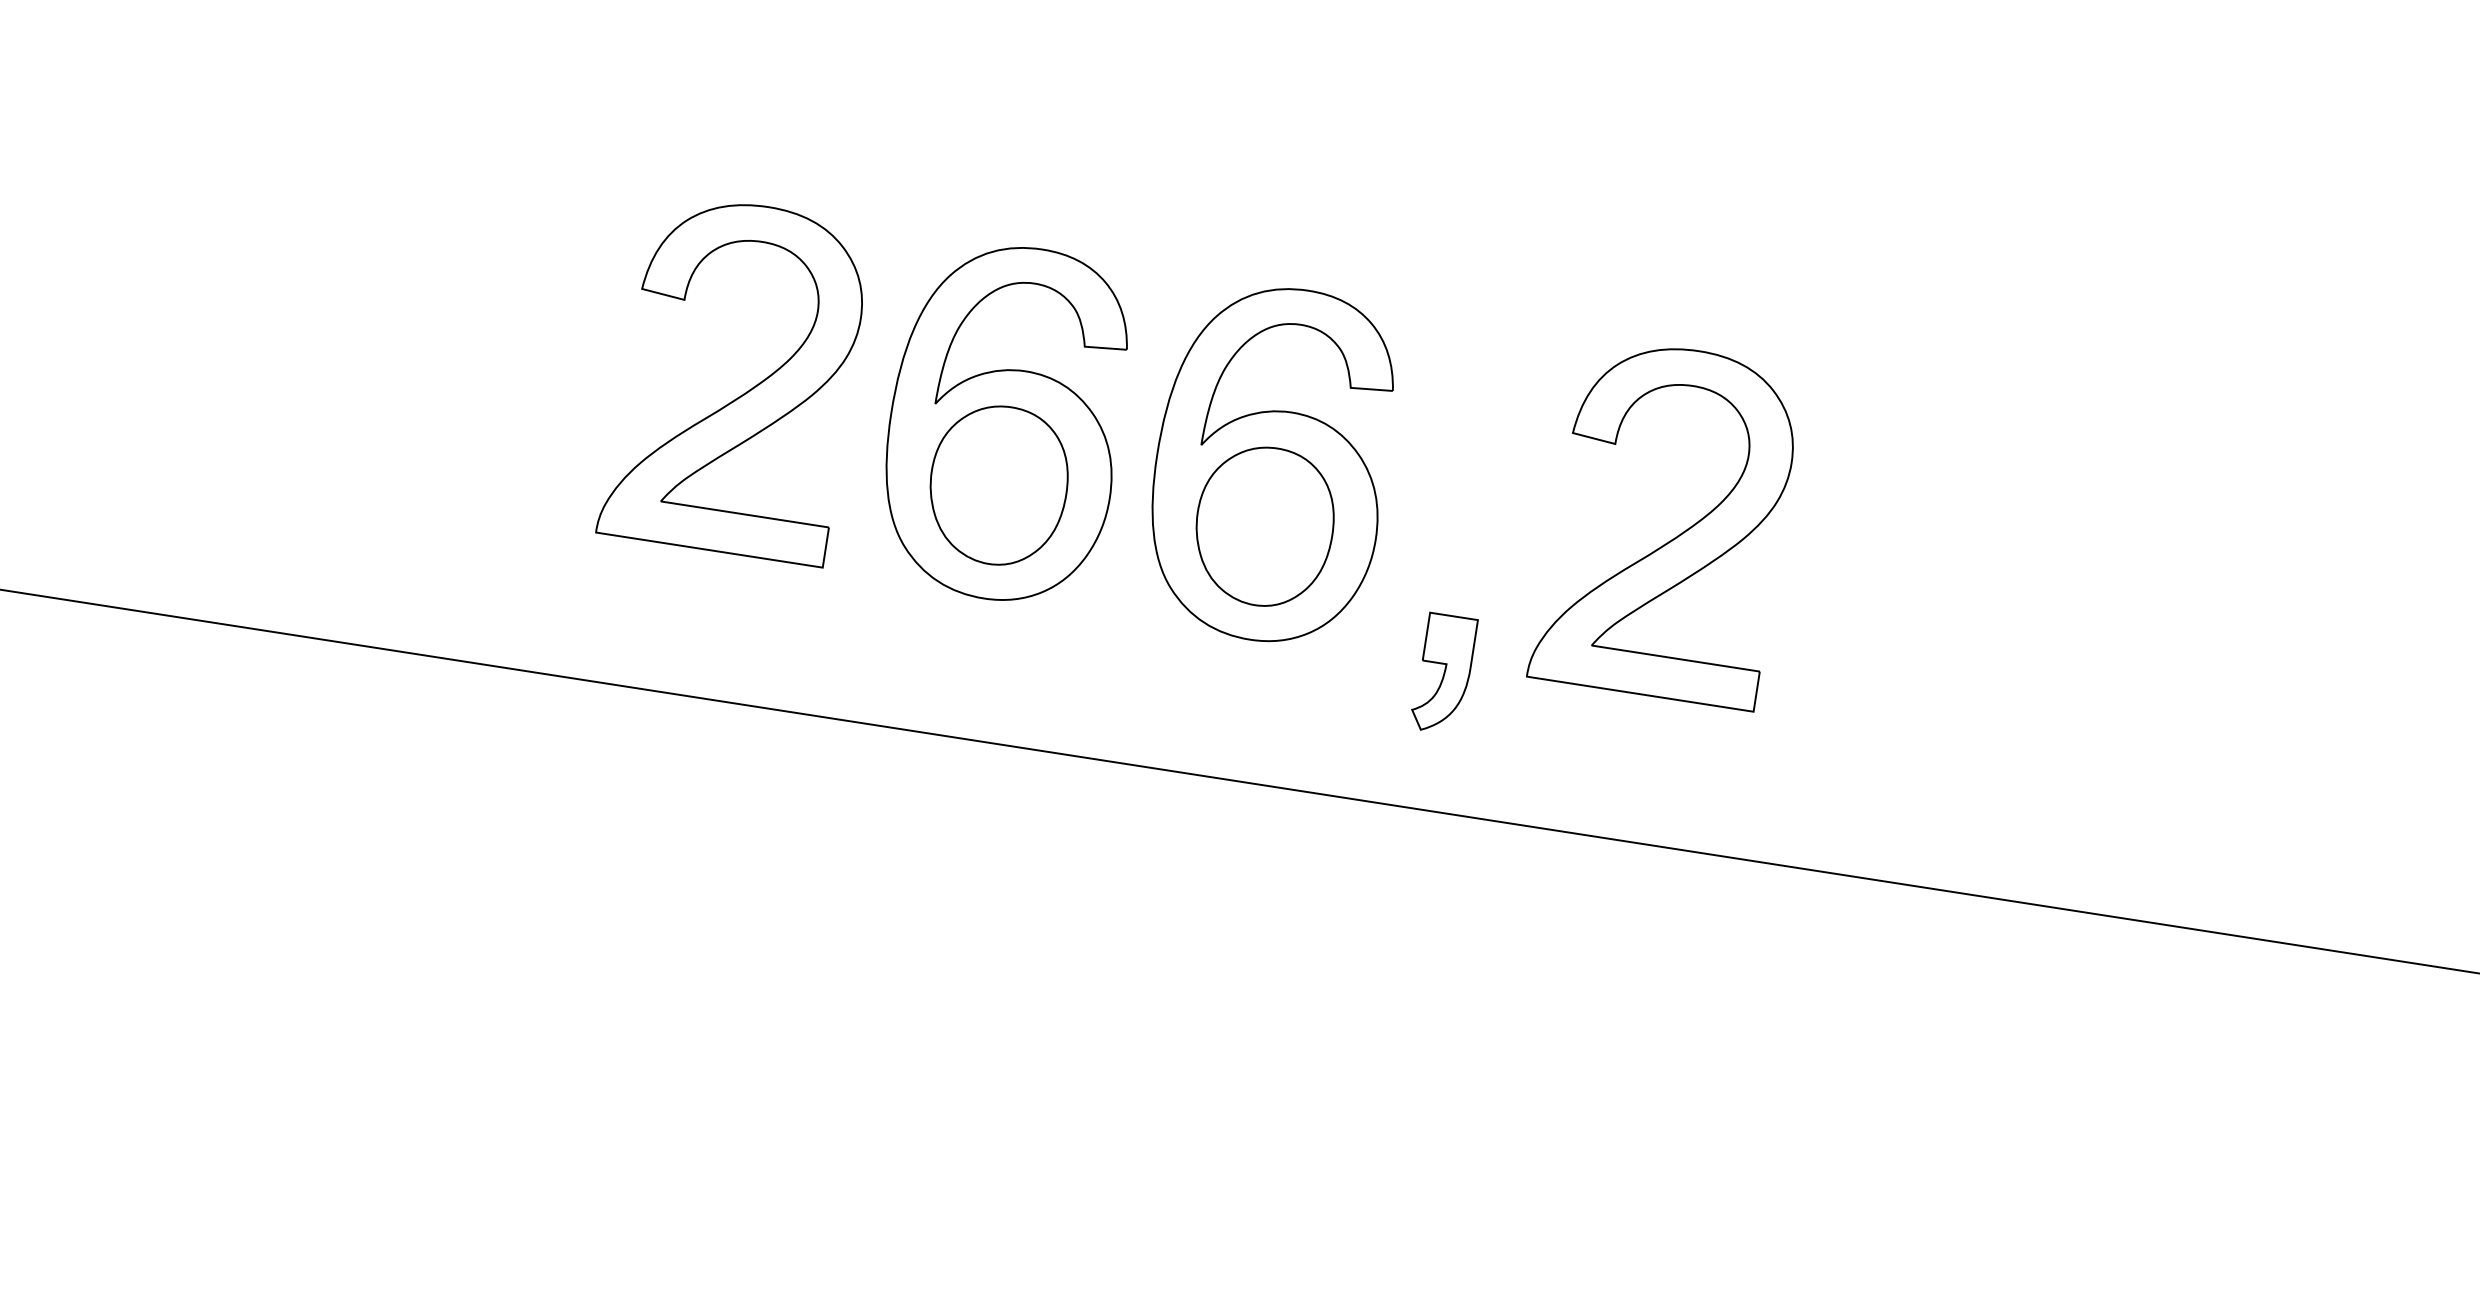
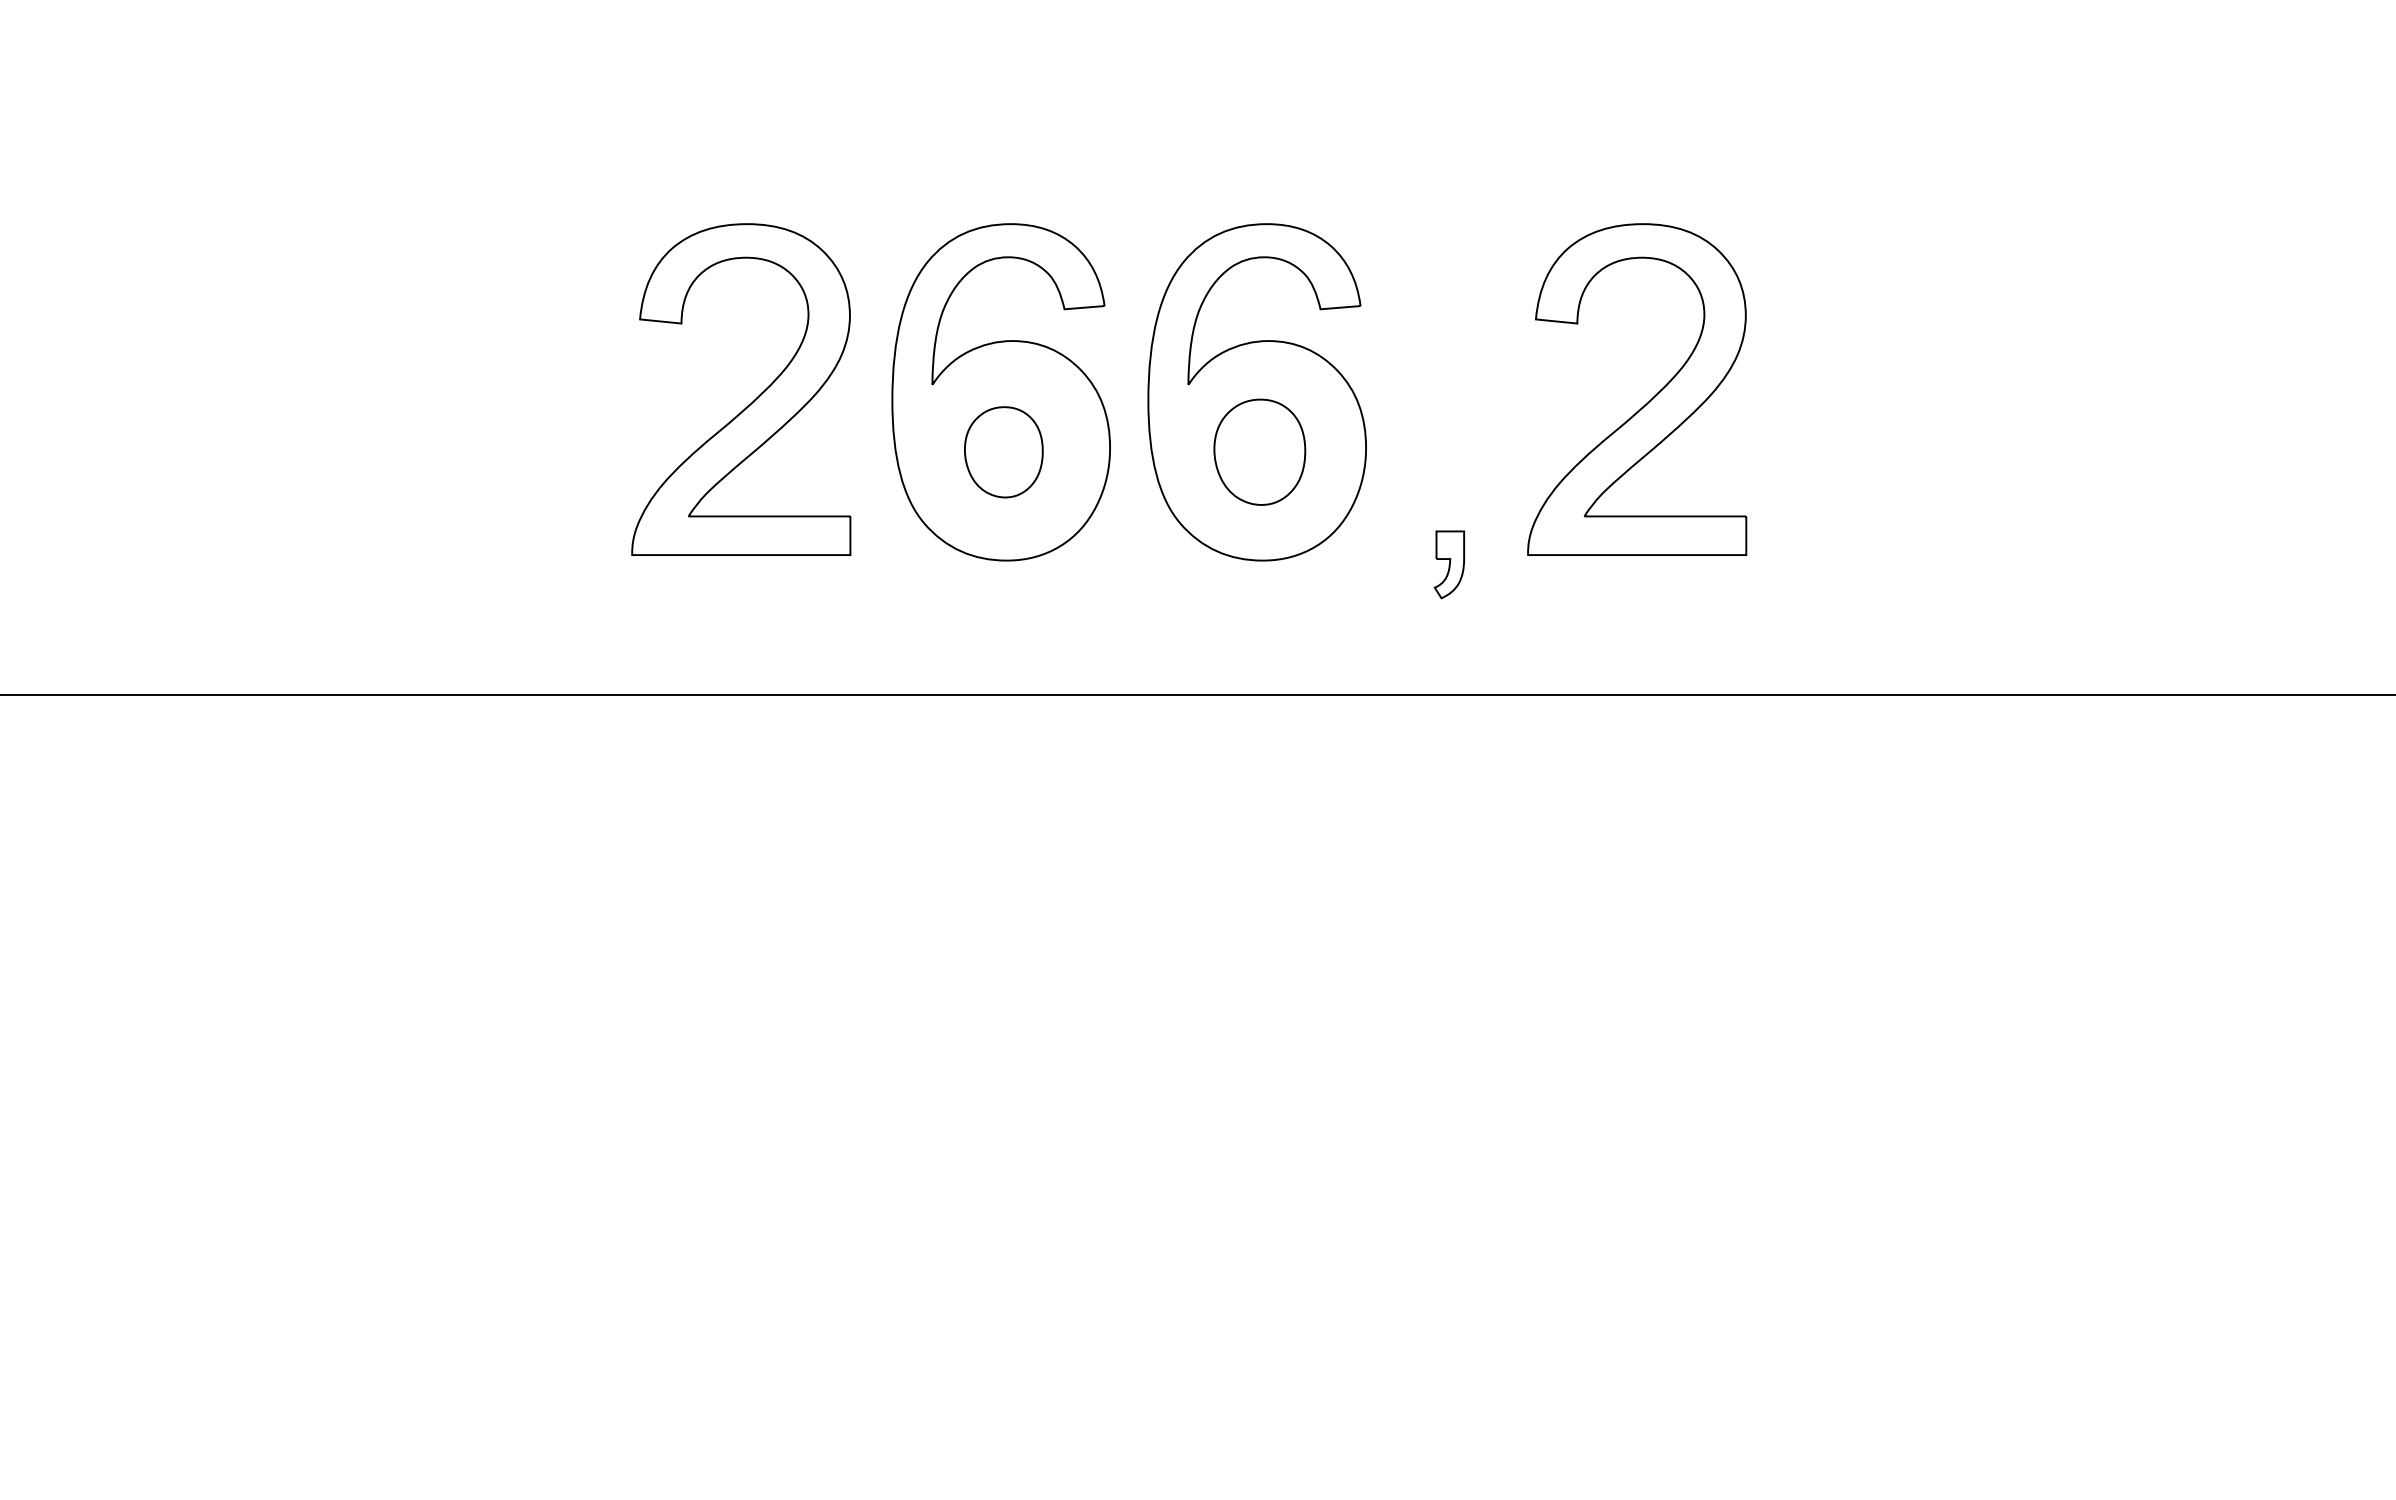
part: (998, 485) -> (1003, 452), size x0.6
part: (1264, 526) -> (1259, 452), size x0.7
part: (1443, 673) -> (1449, 564), size x0.6

